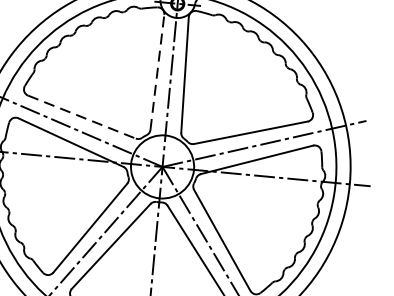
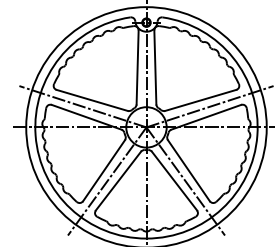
line: (157, 72) -> (137, 67), dashed -> solid
line: (82, 117) -> (92, 100), dashed -> solid

